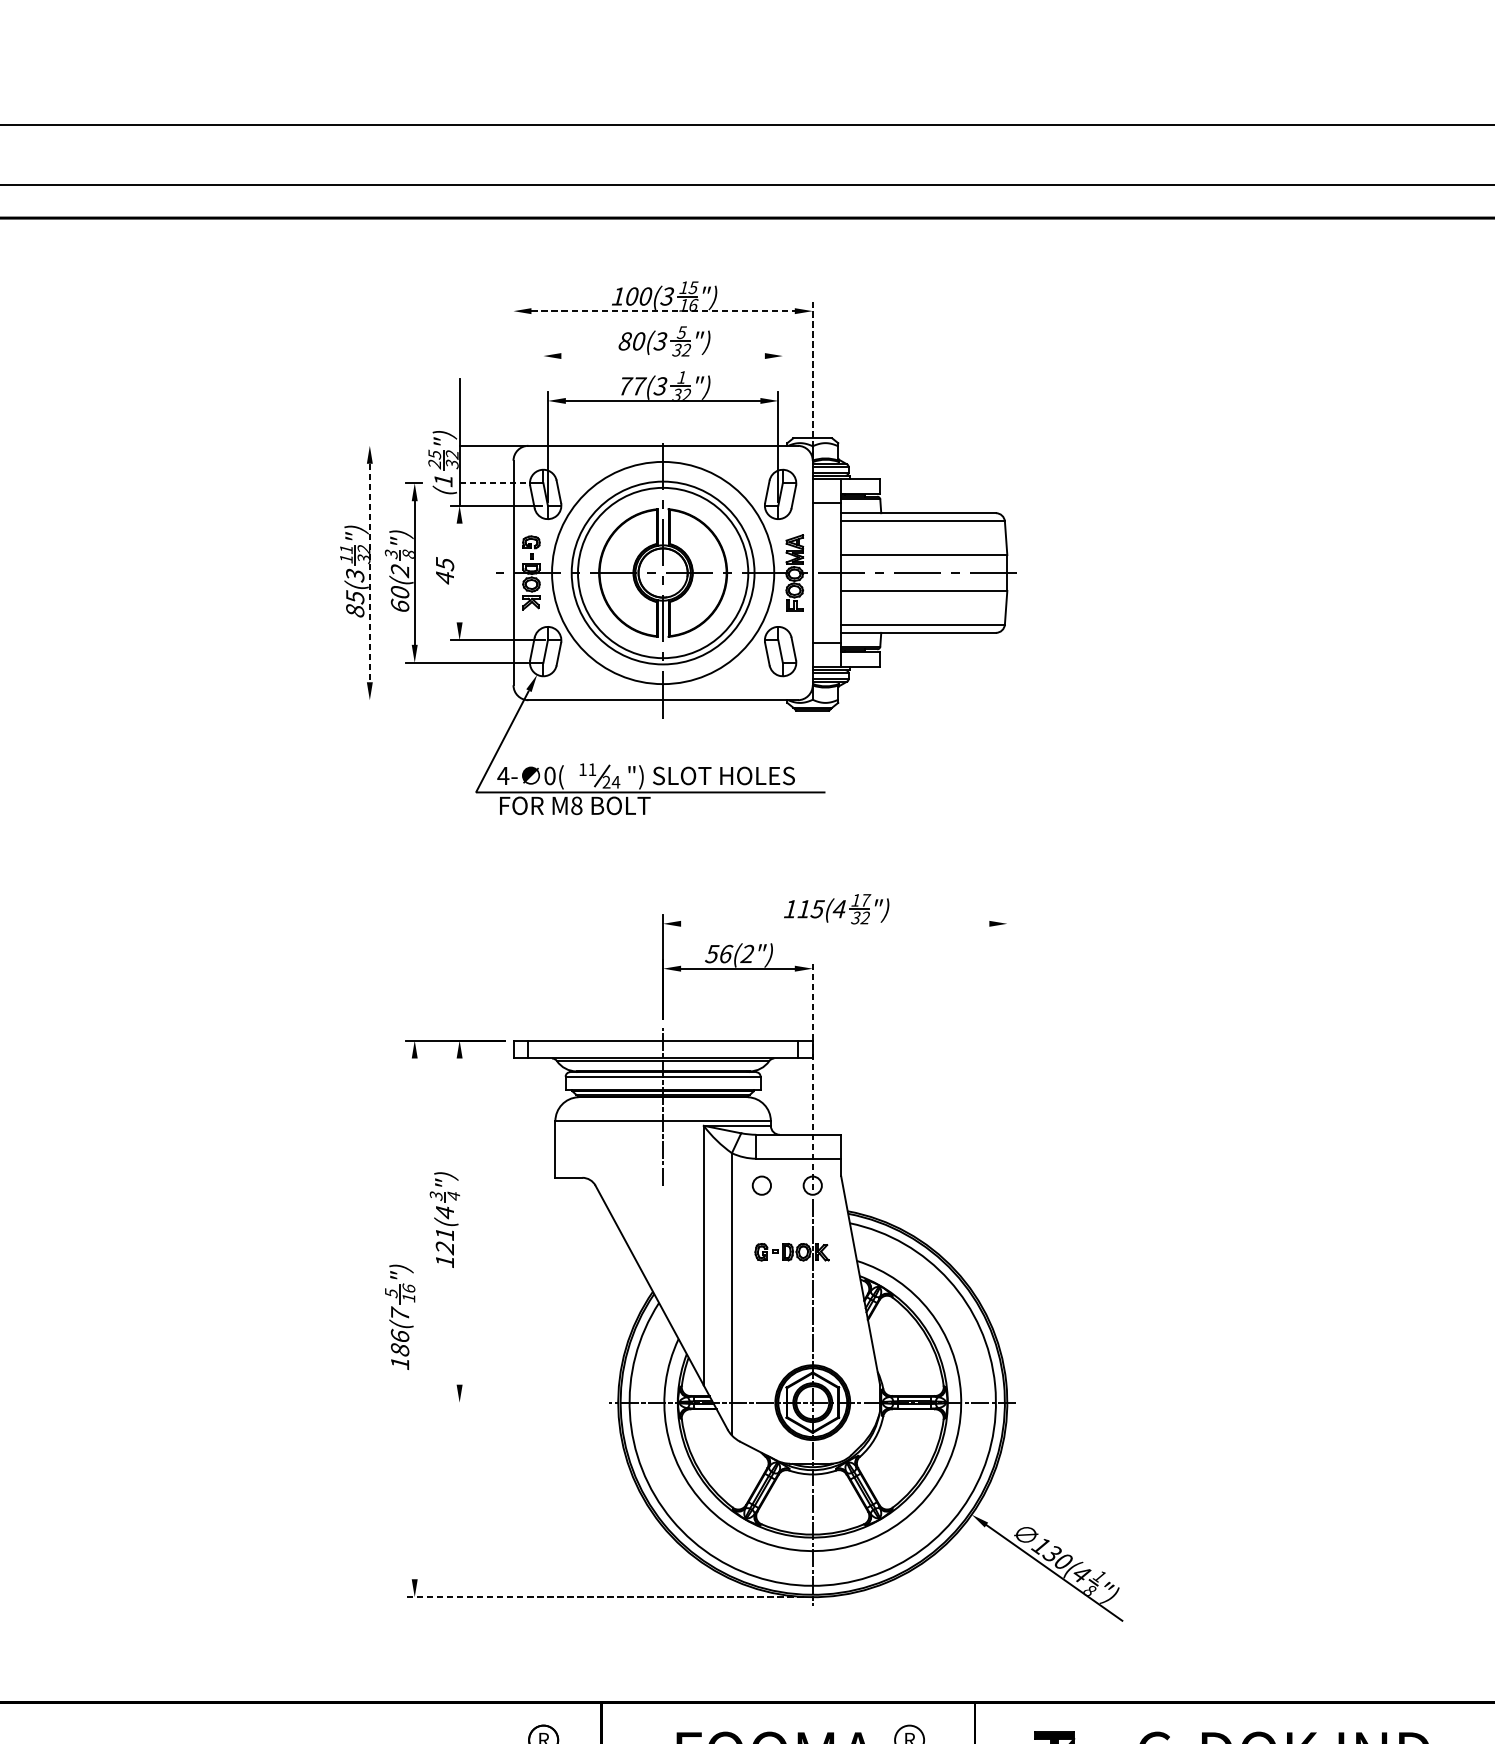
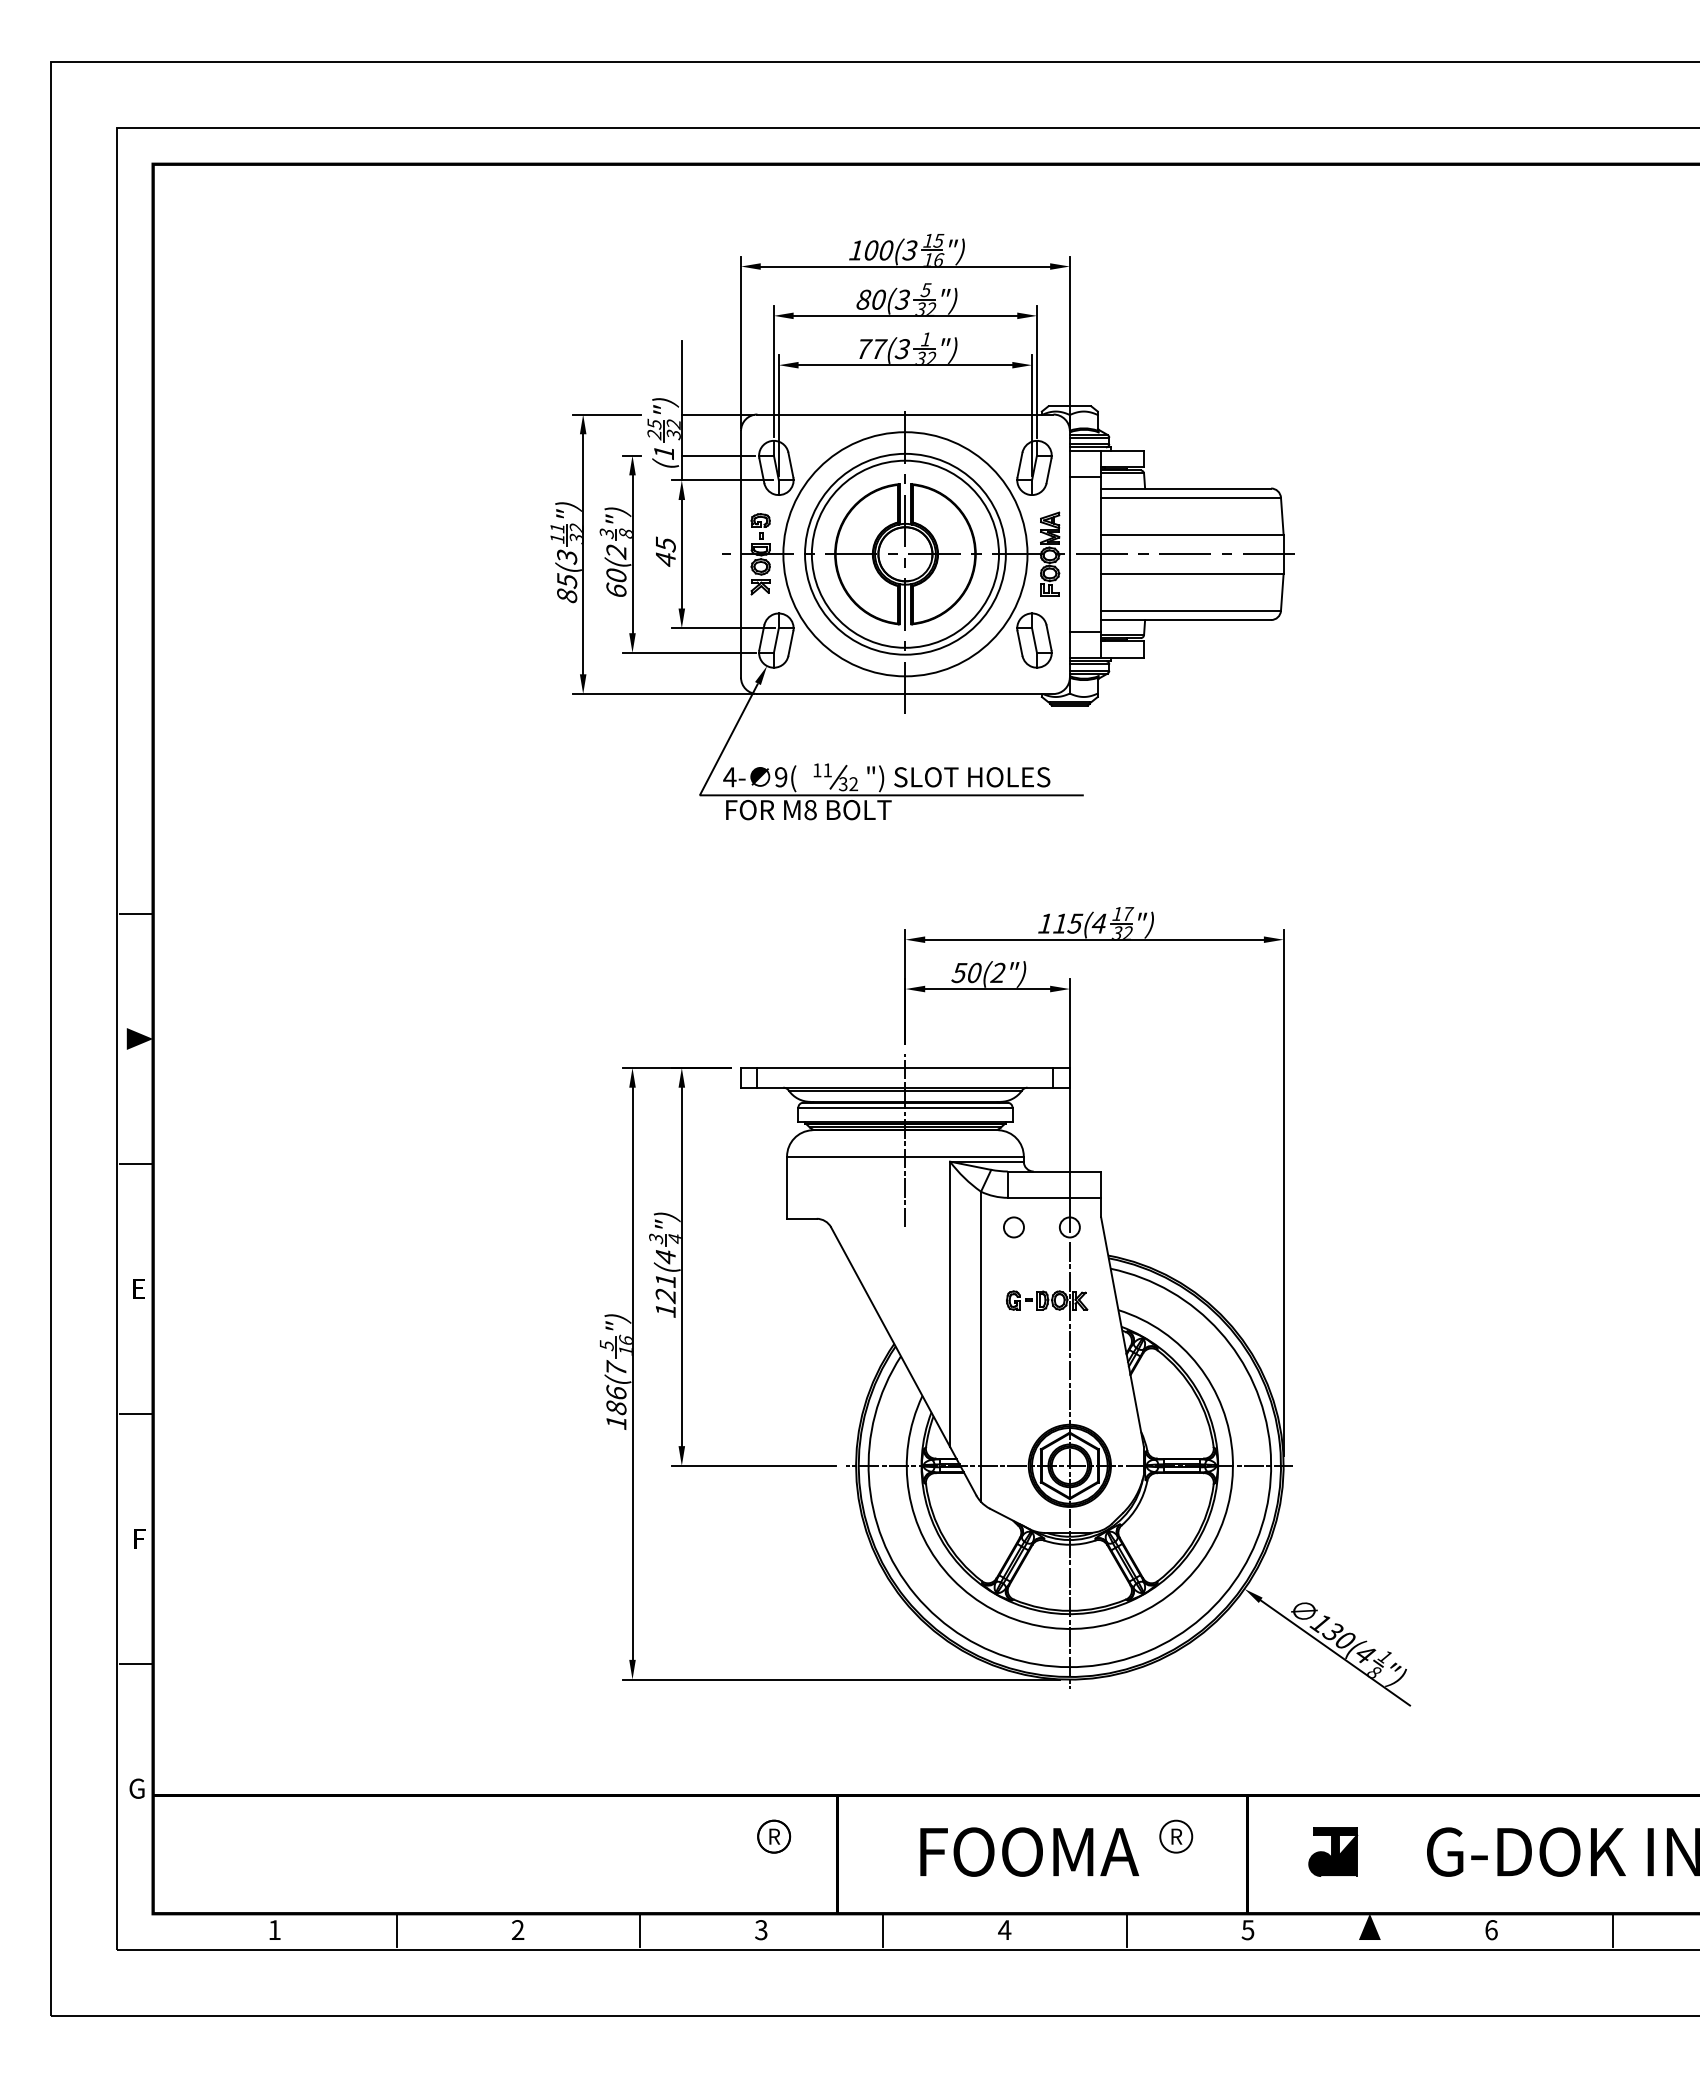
line: (663, 311) -> (905, 266), dashed -> solid
line: (663, 355) -> (905, 315), added
line: (513, 379) -> (741, 341), added
line: (812, 379) -> (1069, 341), dashed -> solid
line: (543, 406) -> (773, 371), added
line: (782, 407) -> (1036, 372), added
line: (391, 445) -> (606, 414), added
line: (492, 483) -> (718, 455), dashed -> solid
line: (370, 573) -> (583, 554), dashed -> solid
line: (459, 573) -> (681, 554), added
line: (442, 700) -> (663, 694), added
text: (550, 776) -> (781, 777), 0( -> 9(
text: (611, 782) -> (848, 784), 24 -> 32
line: (835, 923) -> (1094, 939), added
text: (726, 953) -> (975, 972), 56(2") -> 50(2")
line: (812, 1074) -> (1069, 1105), dashed -> solid
line: (1007, 1153) -> (1283, 1192), added
line: (459, 1221) -> (681, 1266), added
line: (414, 1318) -> (632, 1373), added
line: (524, 1402) -> (753, 1465), added
line: (604, 1597) -> (841, 1679), dashed -> solid

